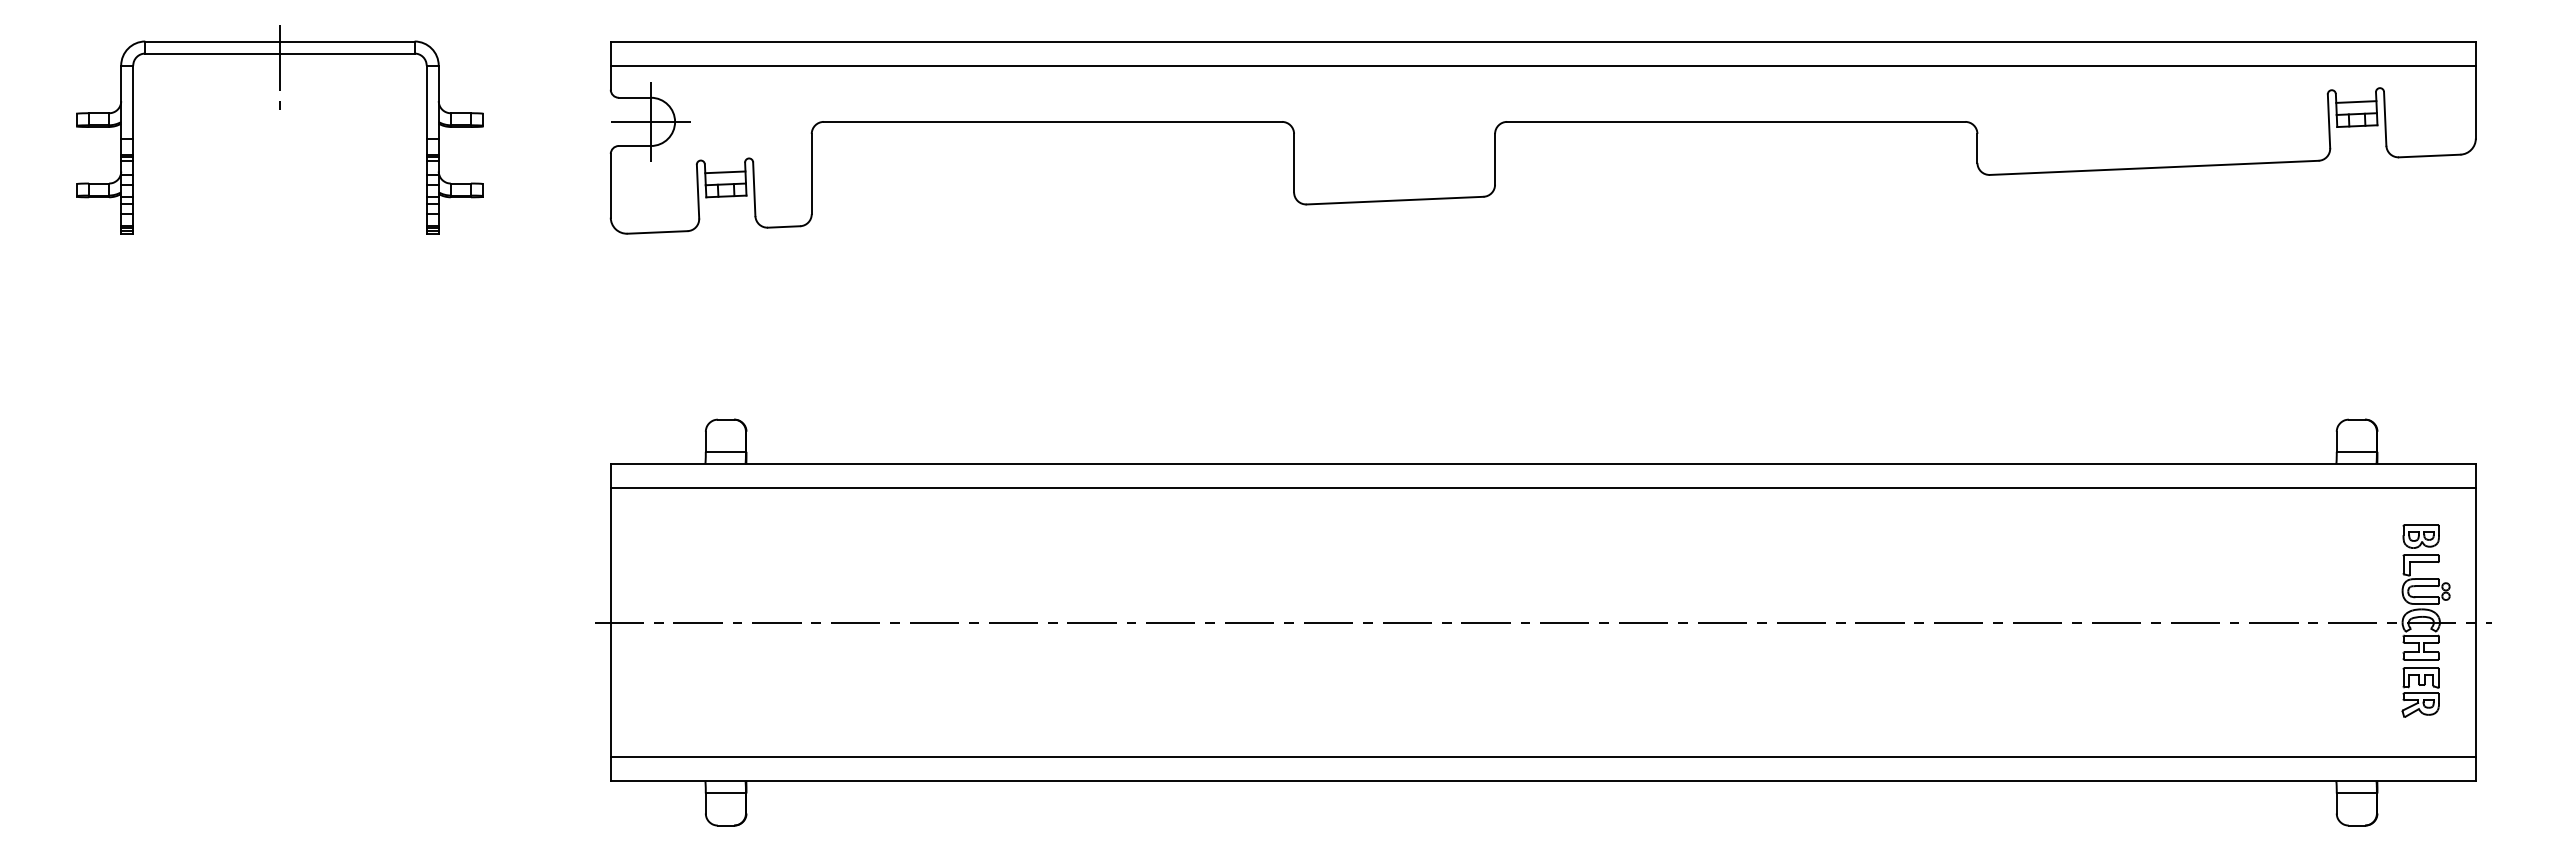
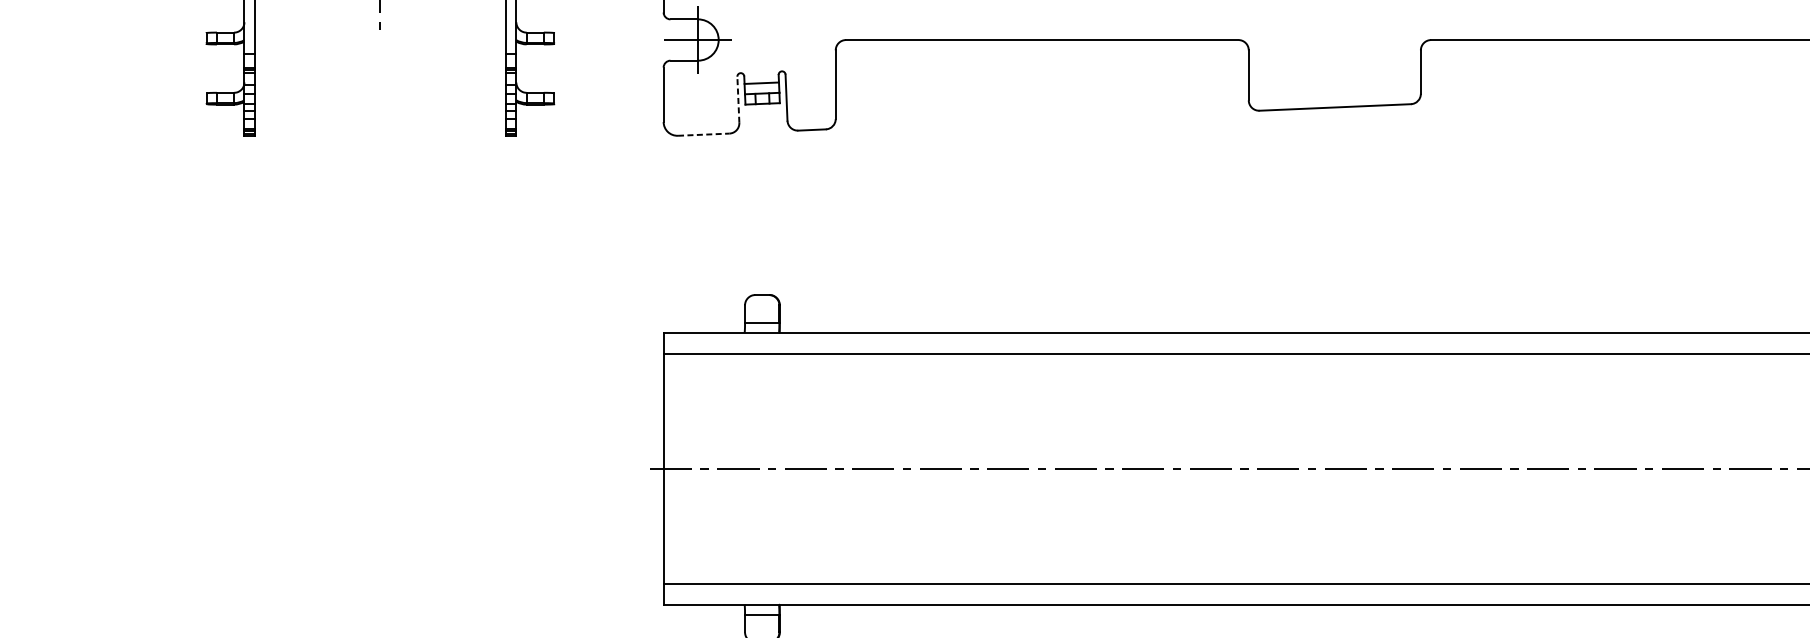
line: (698, 191) -> (738, 99), solid -> dashed
line: (658, 232) -> (704, 134), solid -> dashed

